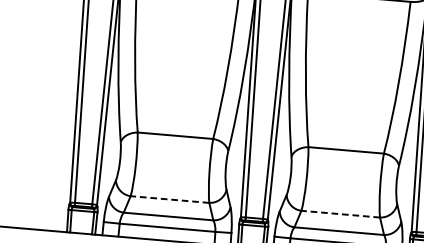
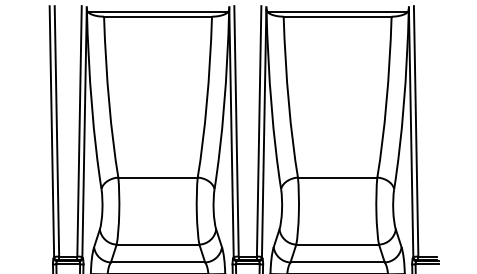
line: (169, 199) -> (157, 244), dashed -> solid
line: (340, 214) -> (337, 244), dashed -> solid

